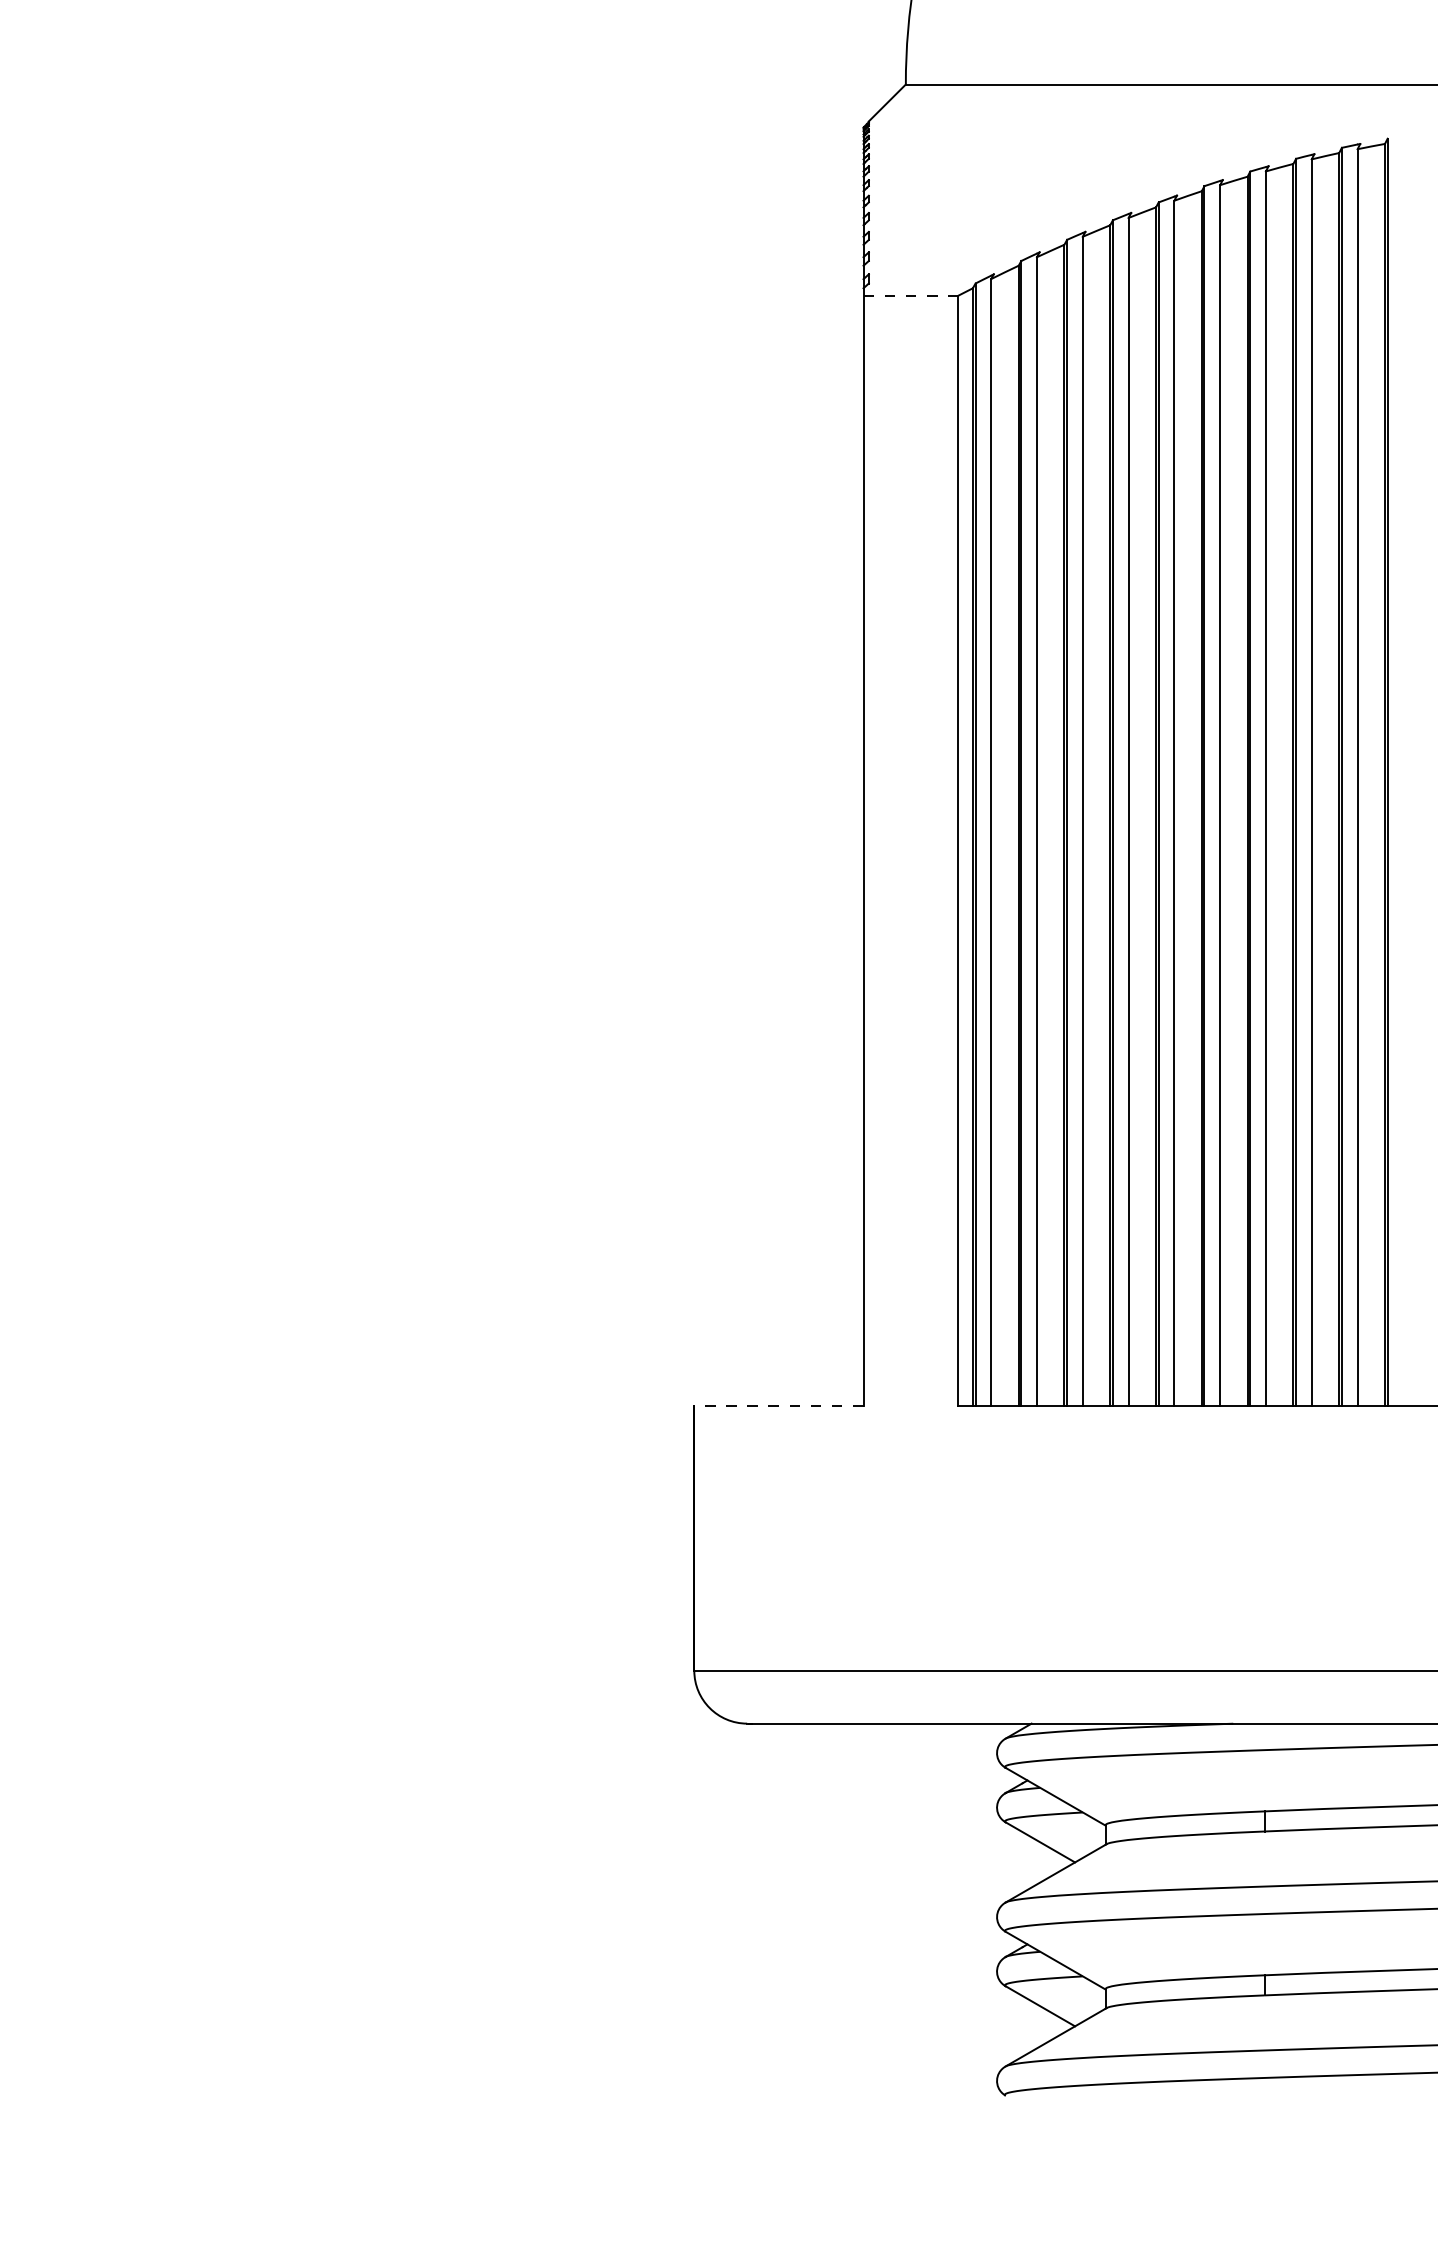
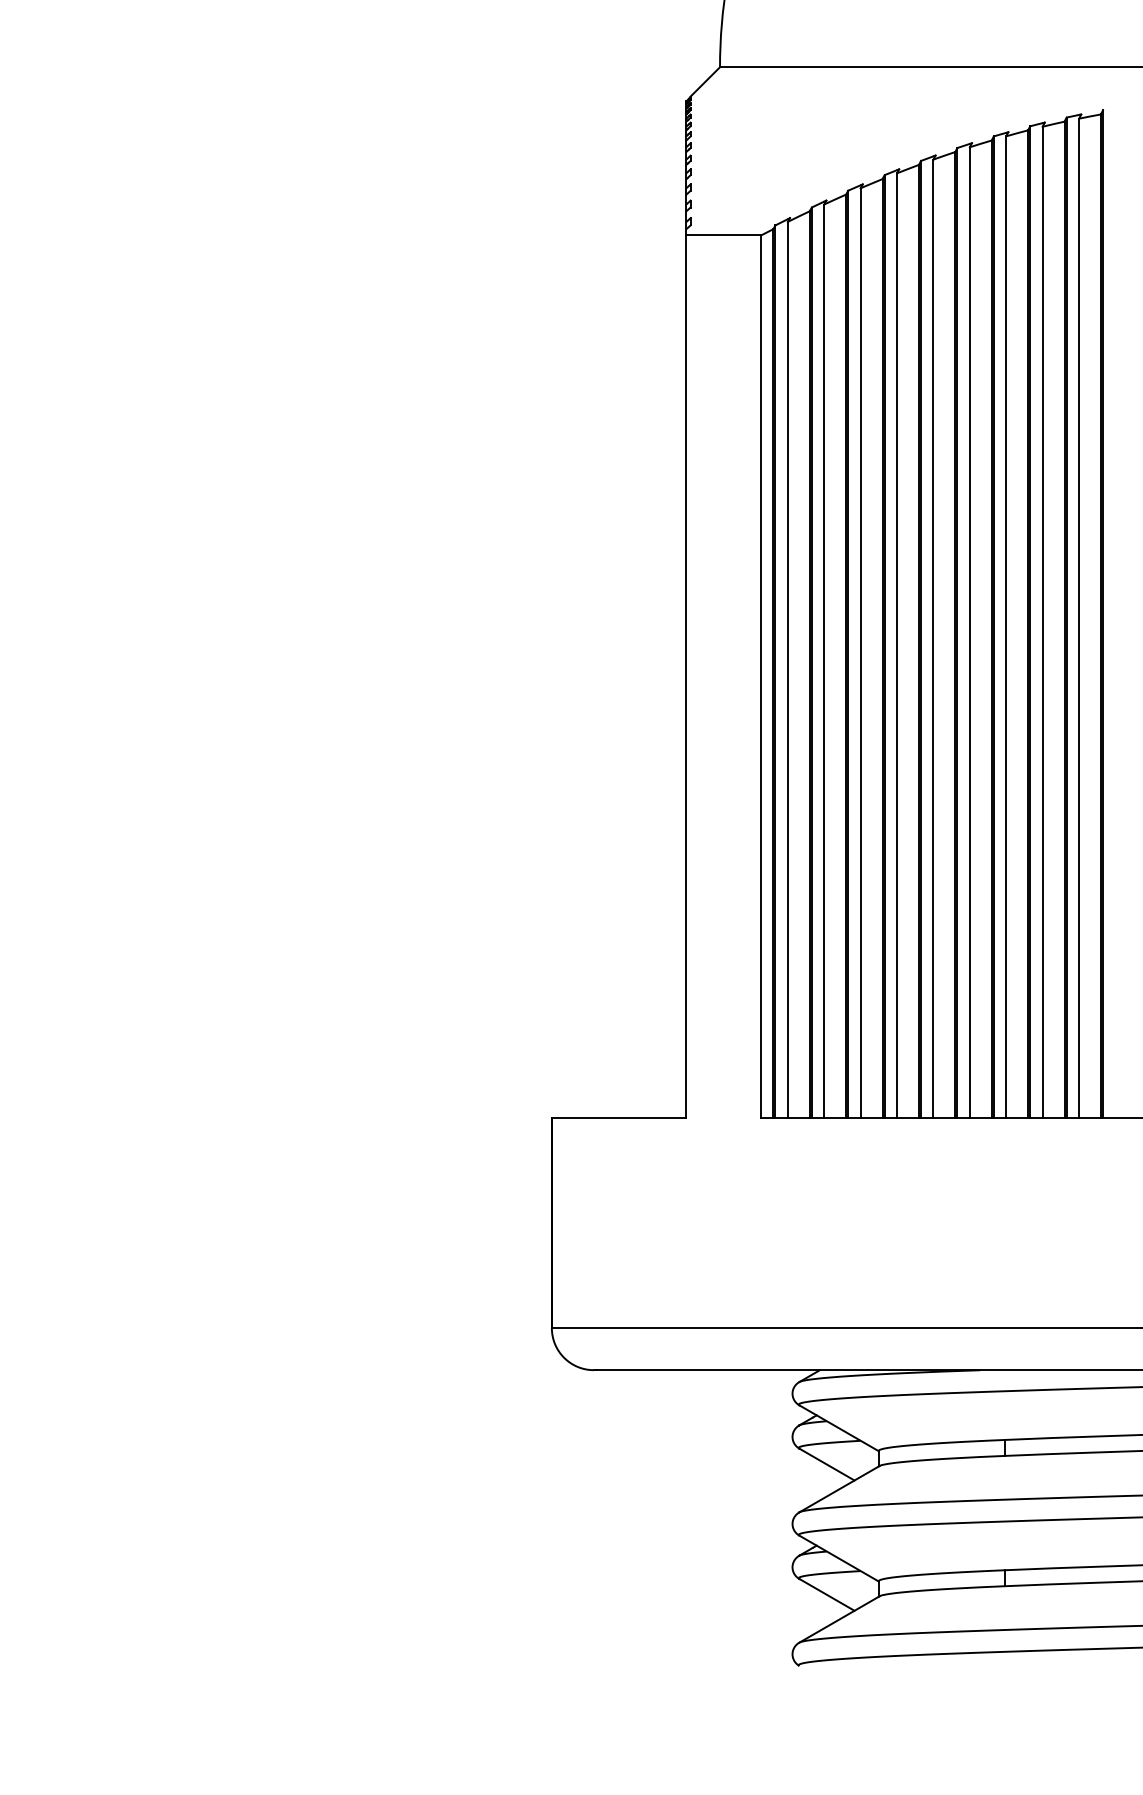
line: (911, 296) -> (724, 235), dashed -> solid
line: (778, 1406) -> (618, 1118), dashed -> solid

